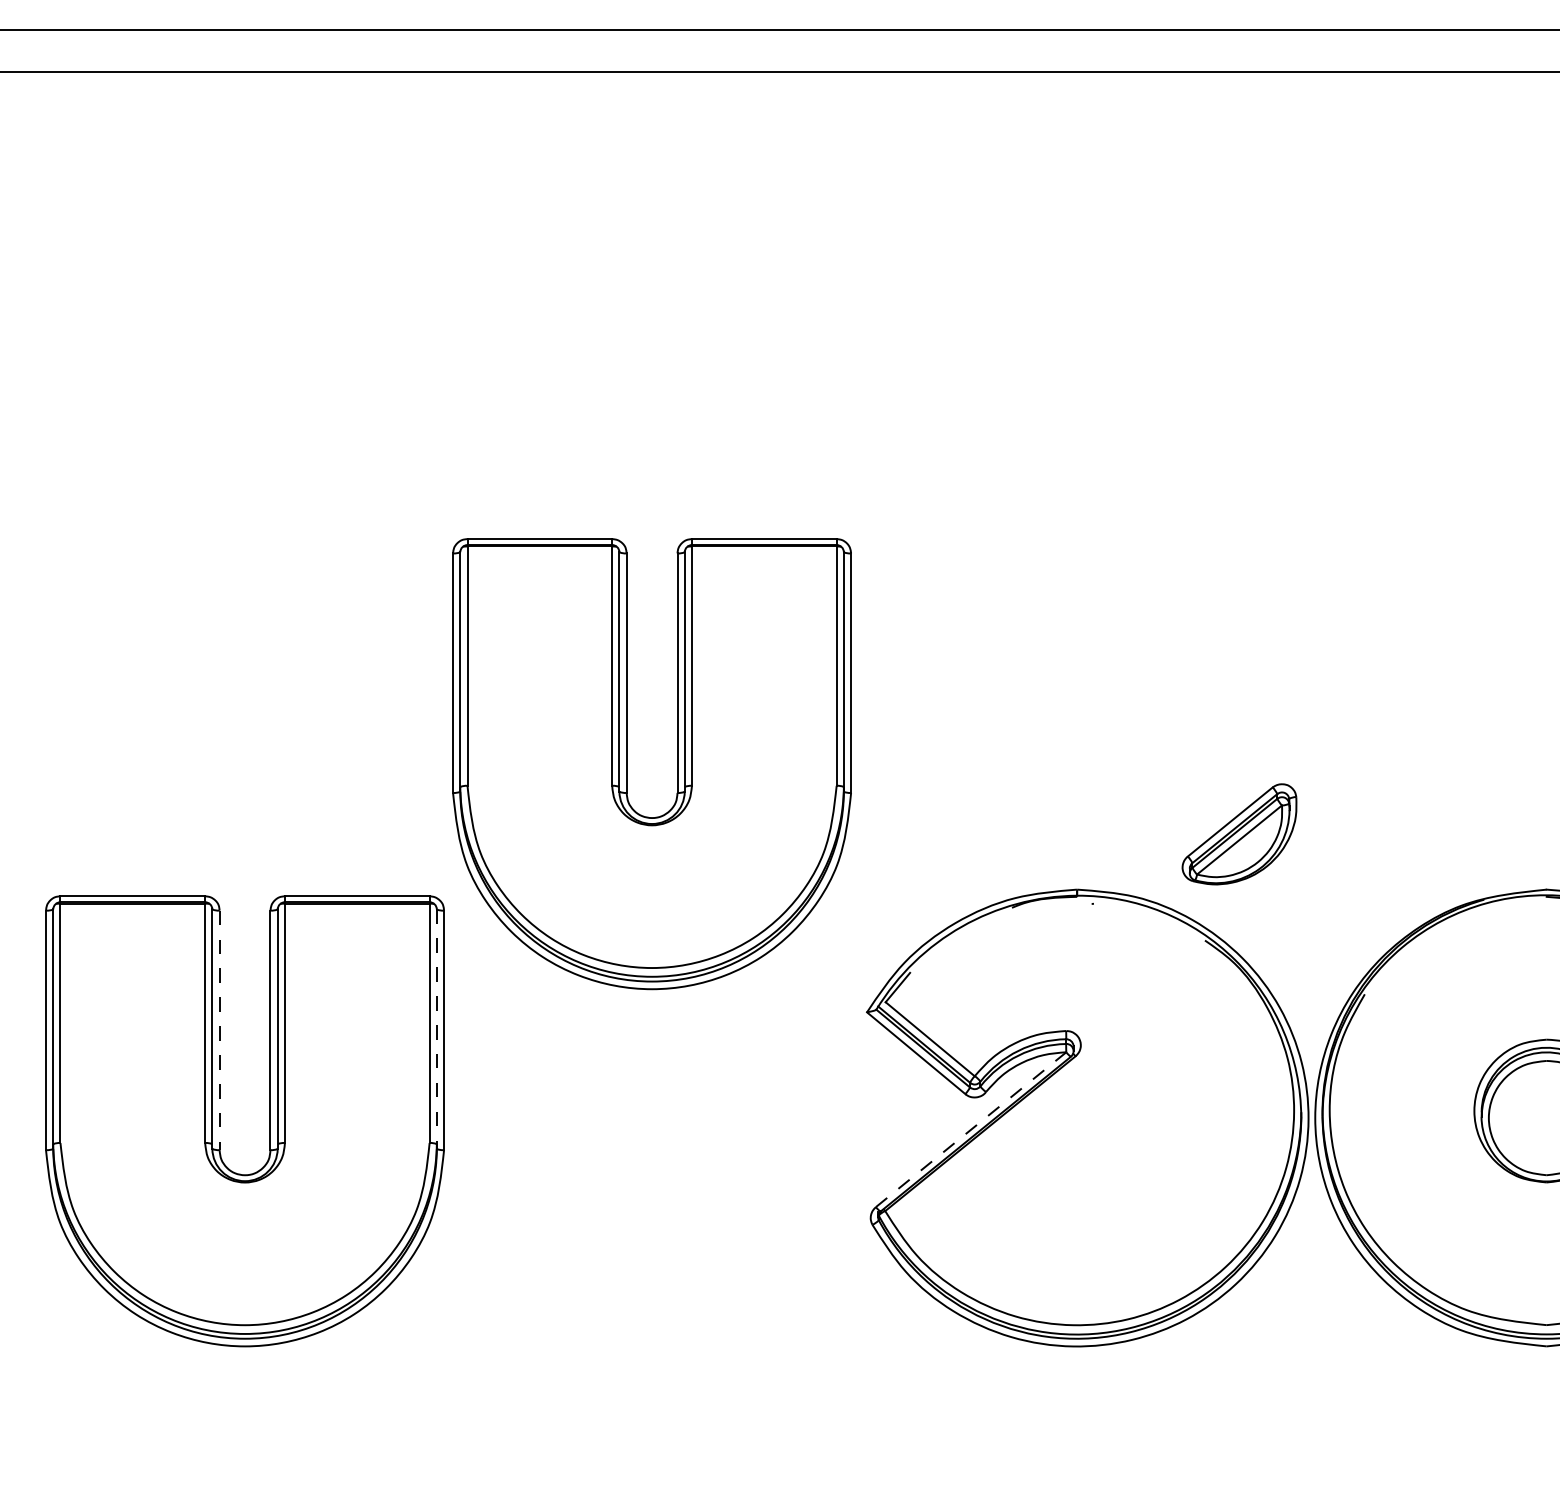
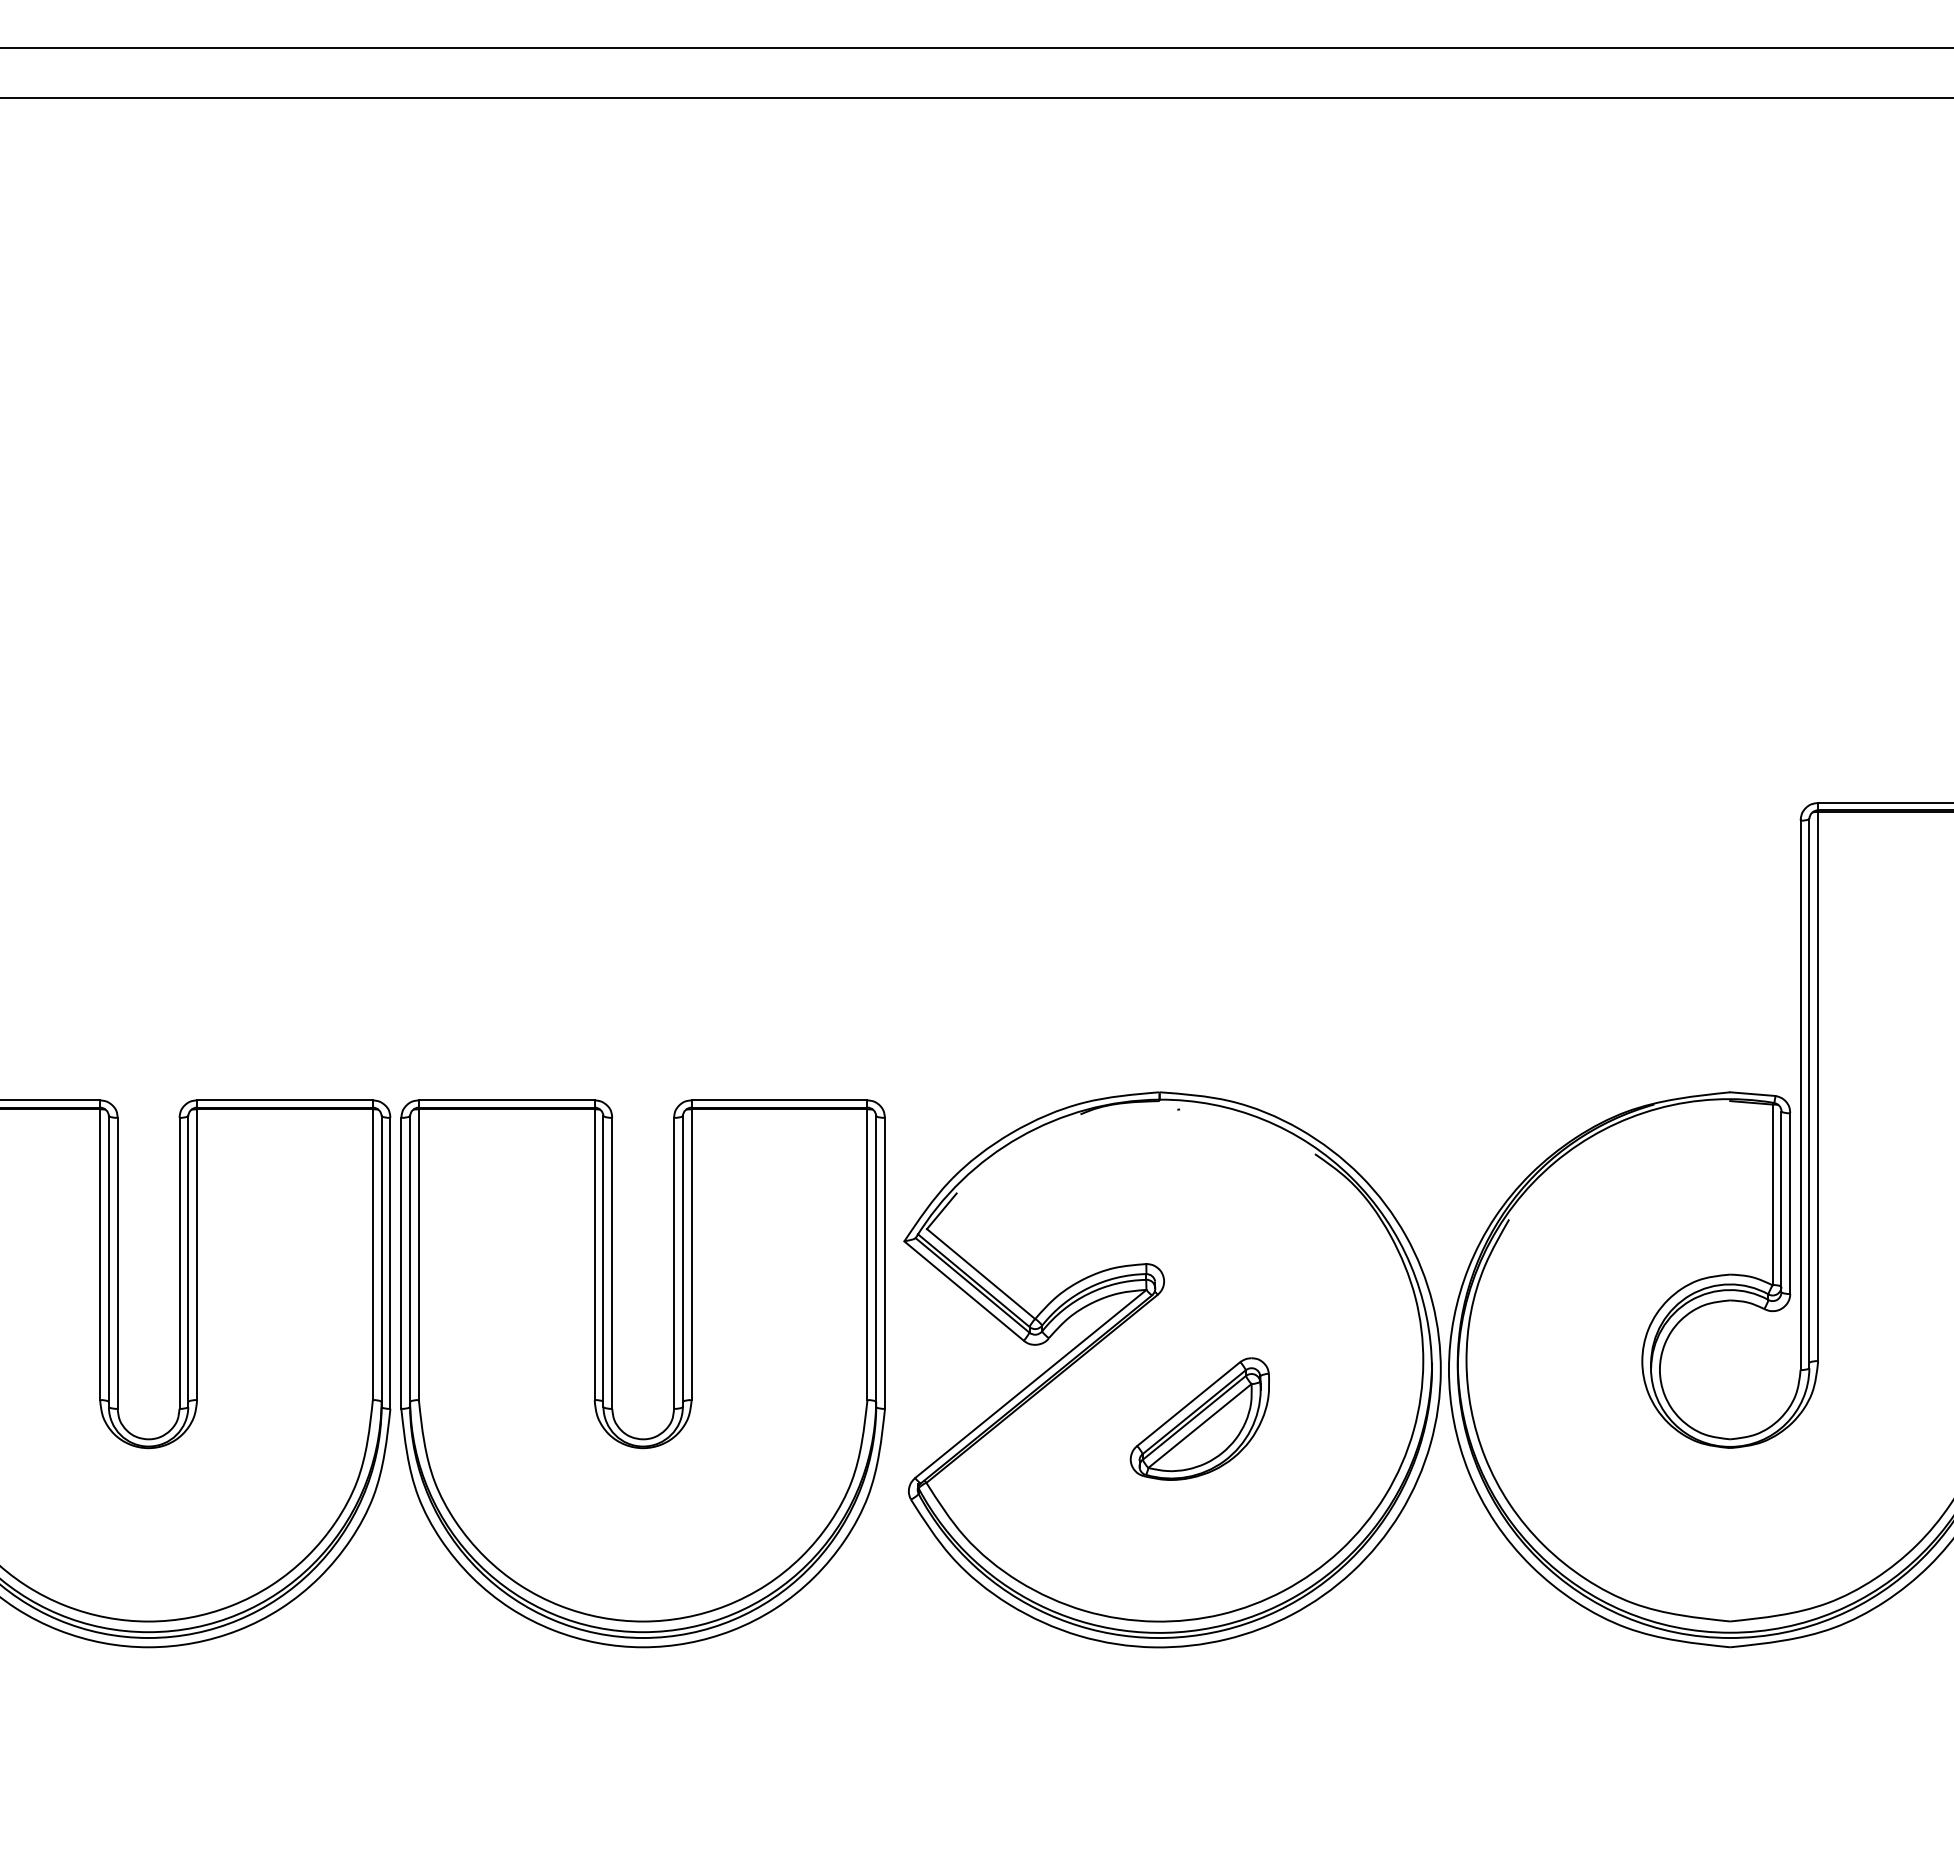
part: (626, 763) -> (612, 1373), moved
part: (1239, 833) -> (1199, 1418), moved
line: (436, 1028) -> (381, 1261), dashed -> solid
line: (219, 1030) -> (117, 1263), dashed -> solid
line: (971, 1129) -> (1031, 1383), dashed -> solid

